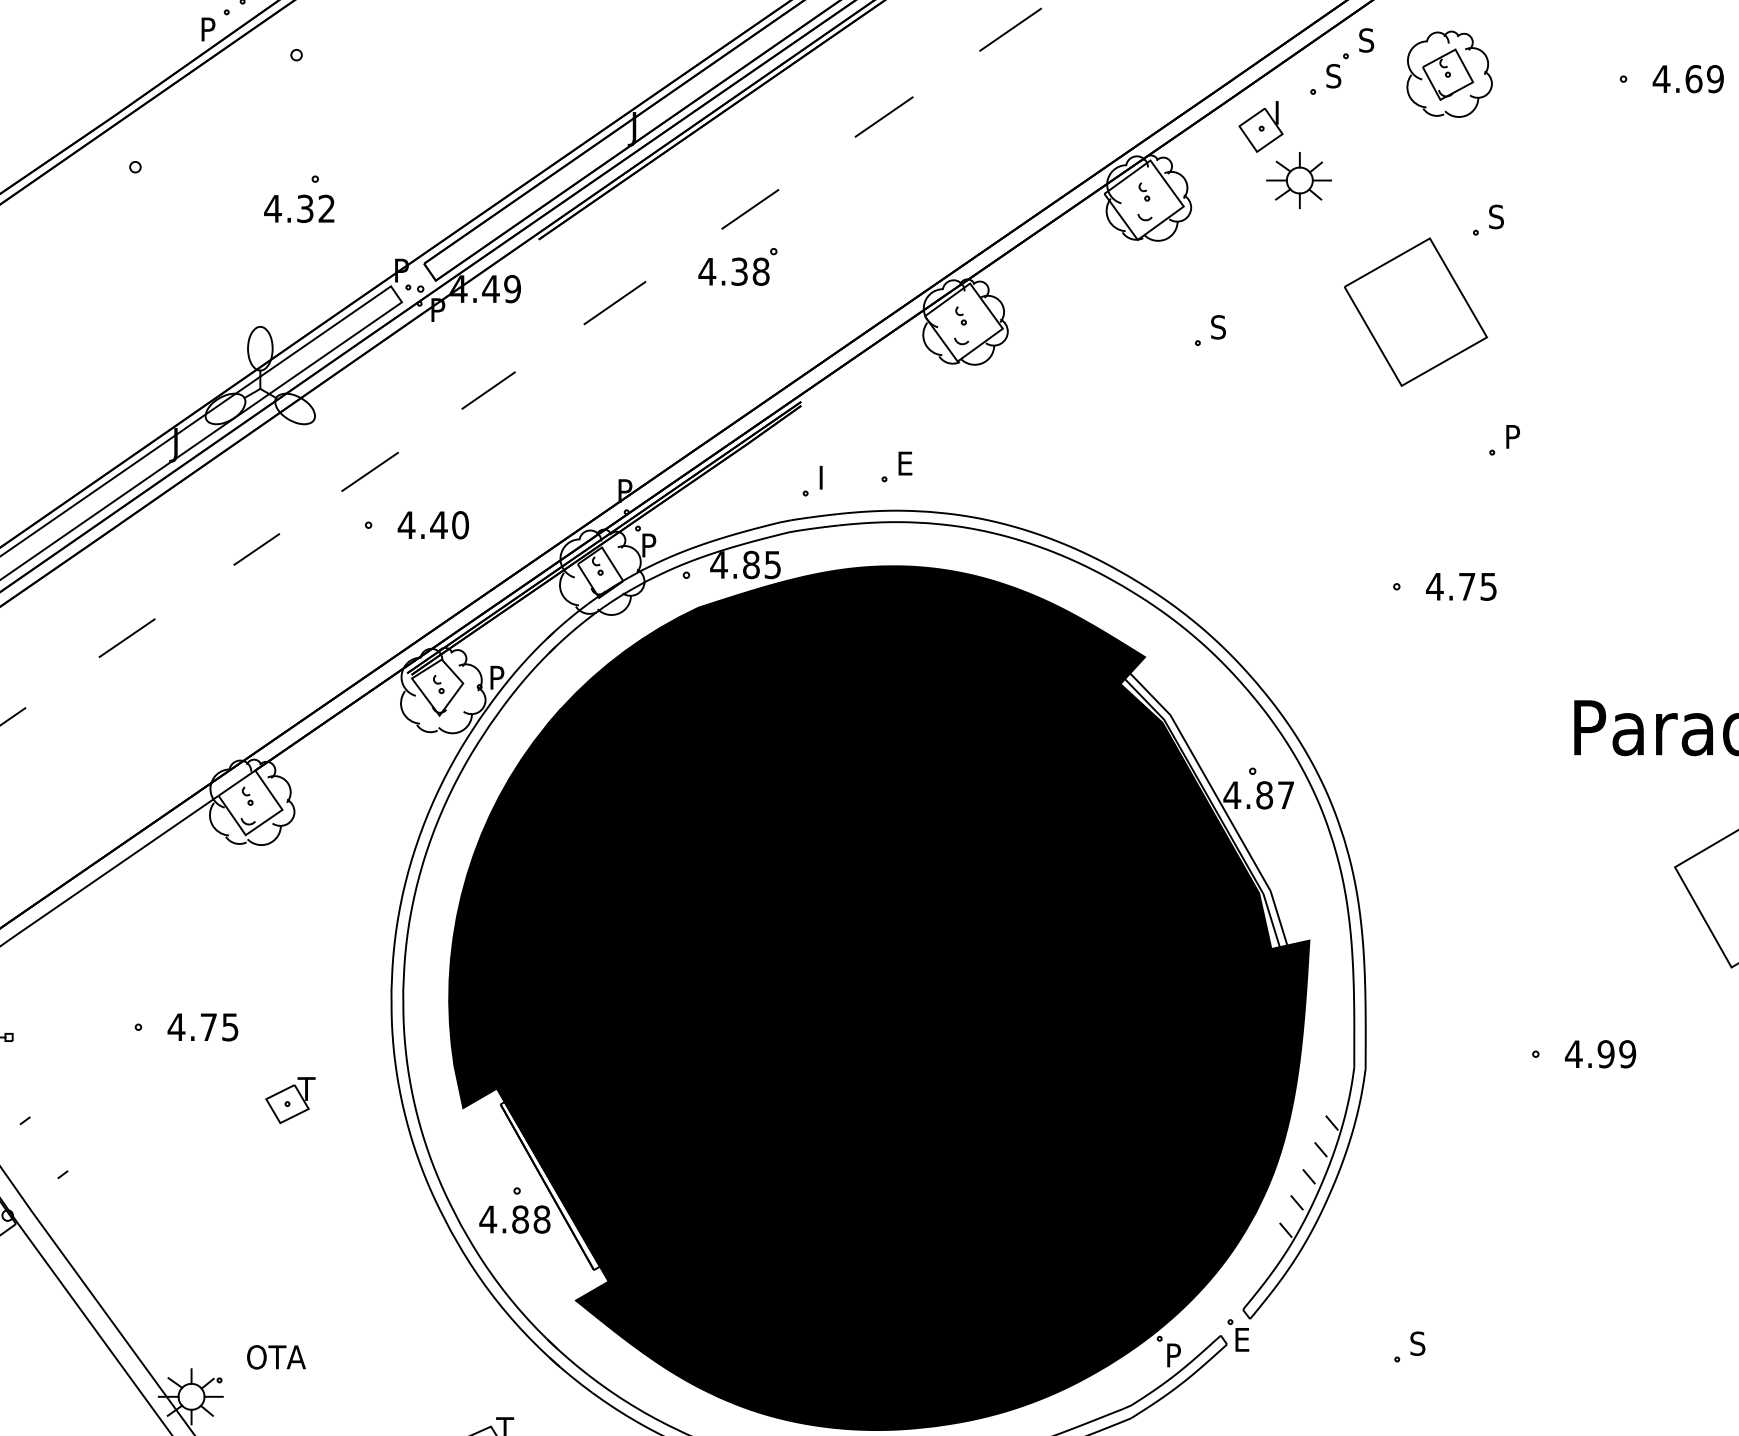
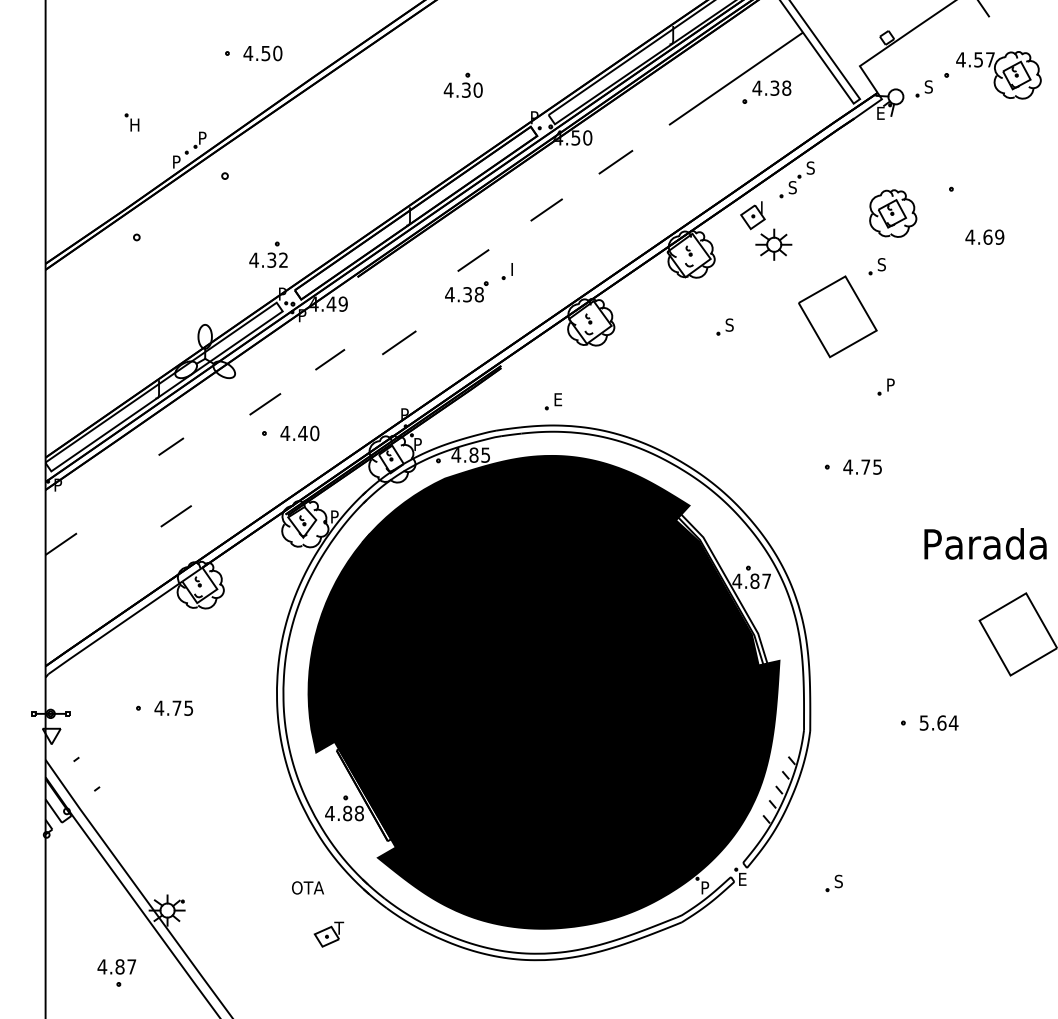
part: (1450, 74) -> (893, 213), moved
text: (1687, 77) -> (984, 236), moved
part: (299, 198) -> (268, 254), moved
line: (615, 302) -> (399, 342), moved
part: (810, 481) -> (506, 271), moved
line: (257, 549) -> (171, 446), moved
line: (125, 638) -> (175, 516), moved
text: (1599, 1053) -> (938, 722), 4.99 -> 5.64
part: (290, 1100) -> (221, 748), removed
text: (275, 1356) -> (307, 887), moved

